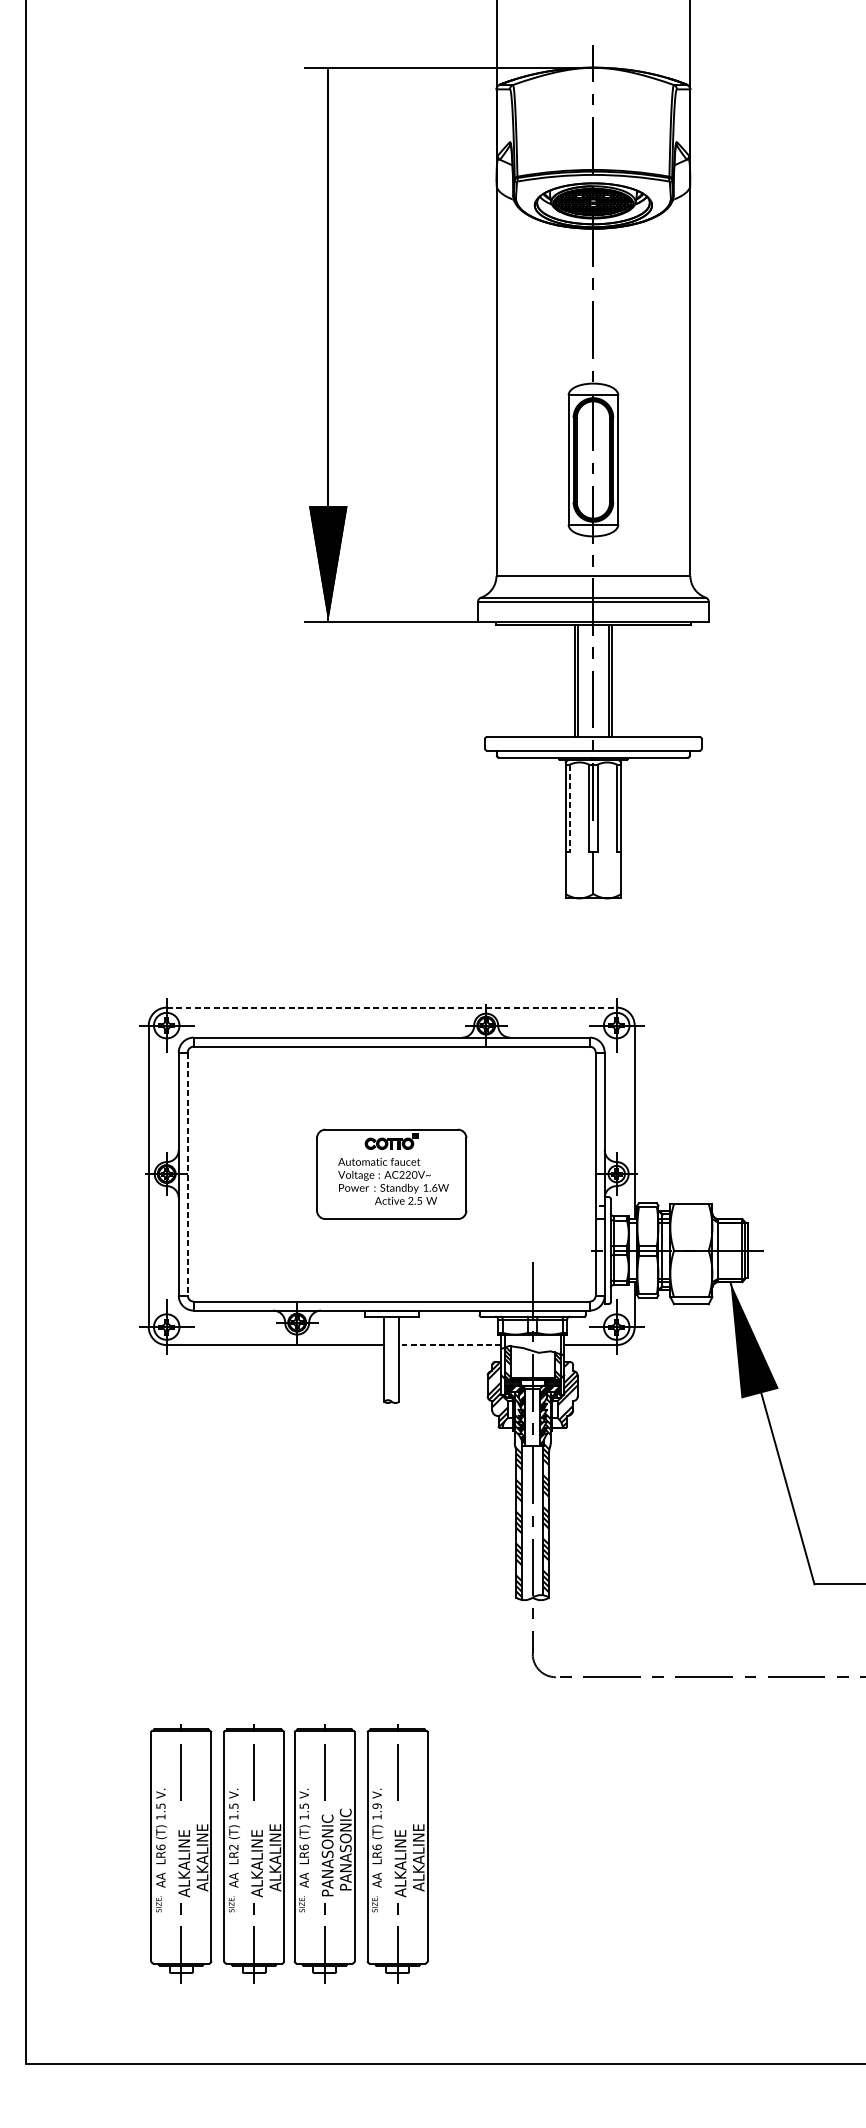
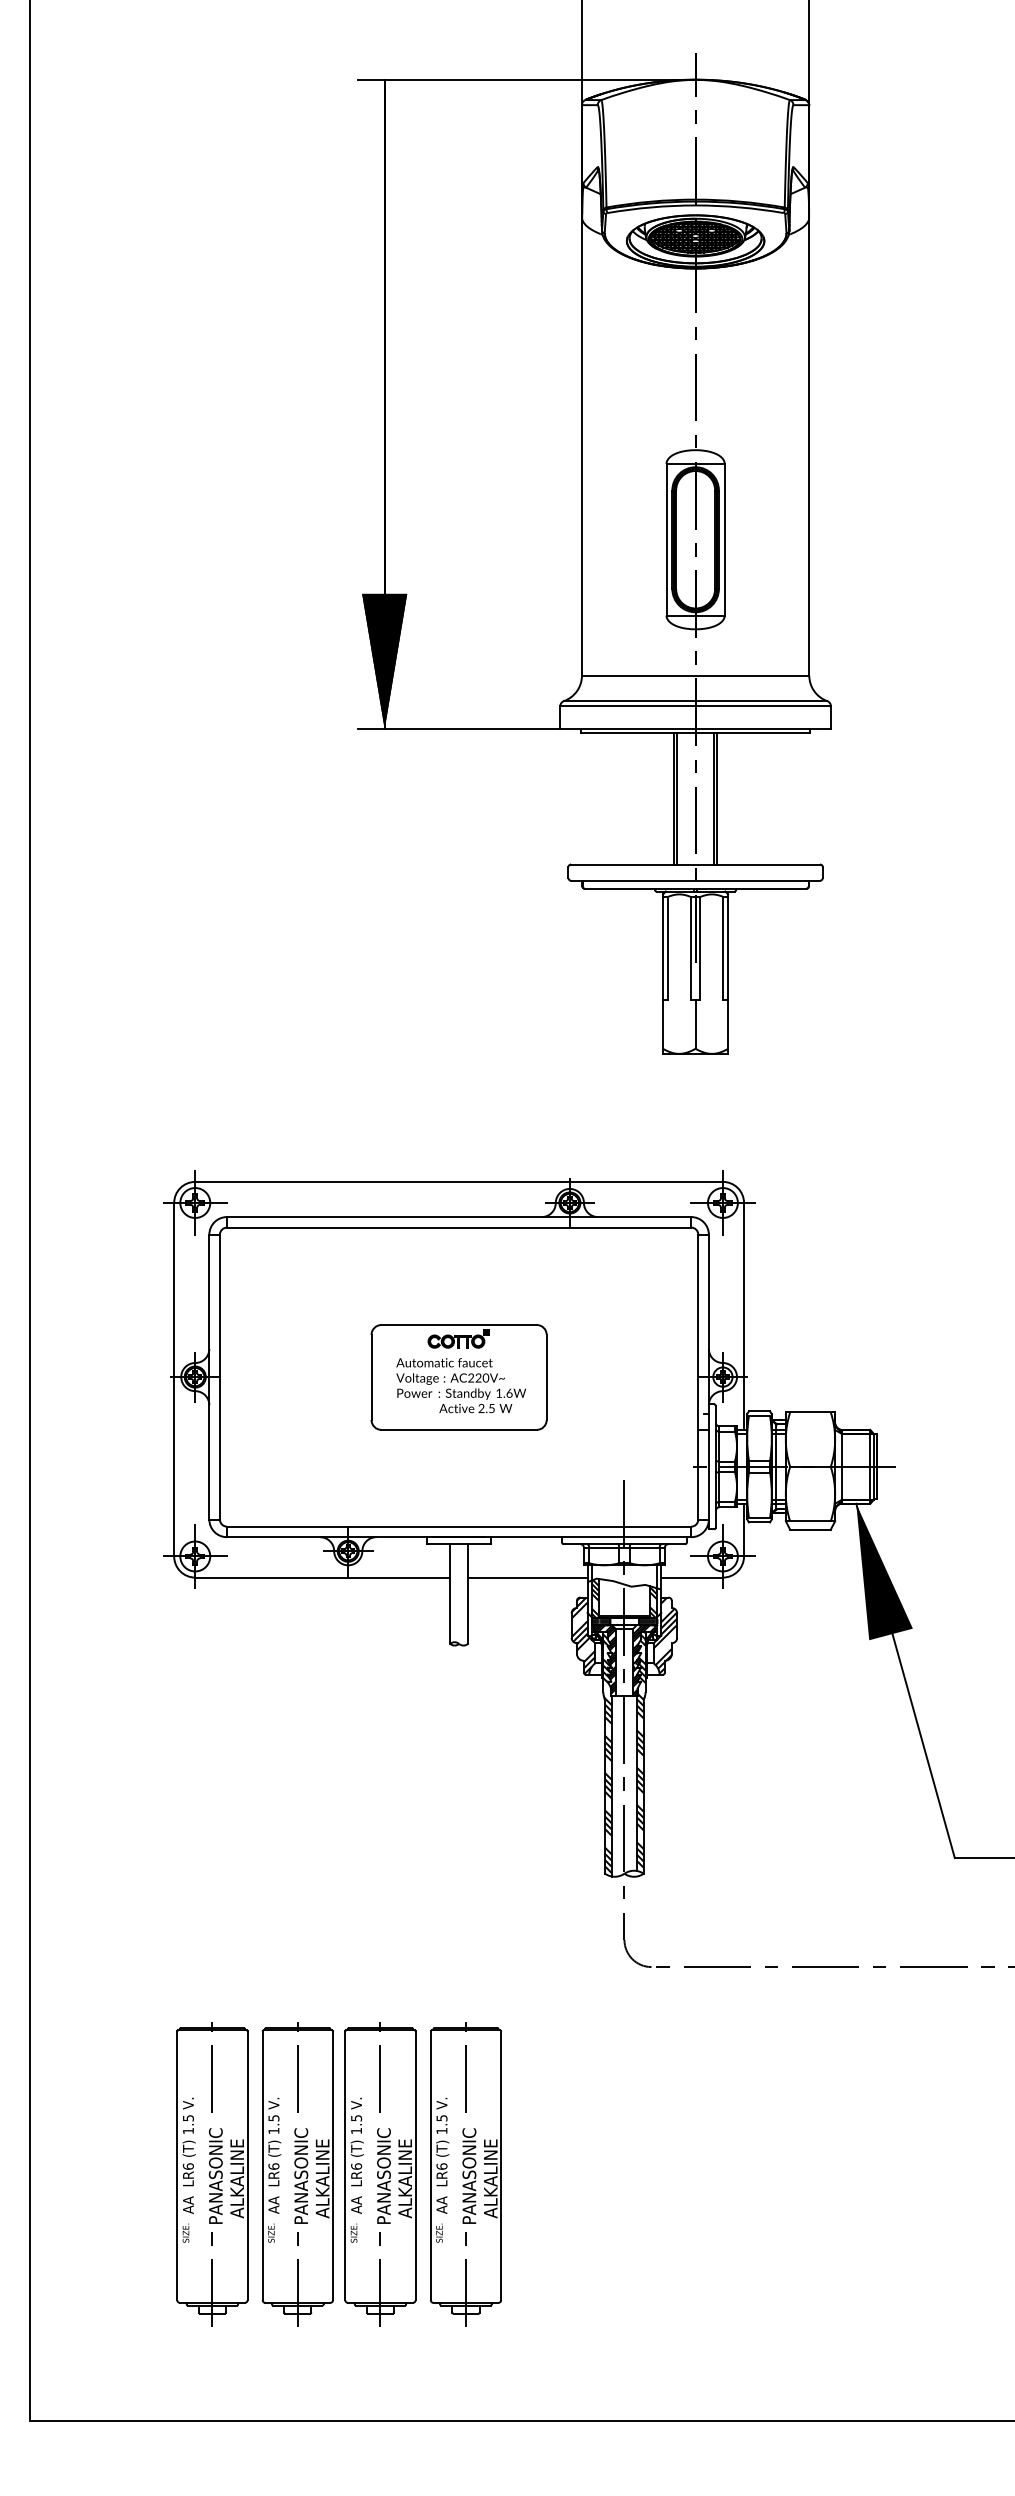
line: (569, 808) -> (667, 948), dashed -> solid
line: (392, 1007) -> (459, 1181), dashed -> solid
line: (187, 1174) -> (219, 1377), dashed -> solid
line: (450, 1344) -> (527, 1577), dashed -> solid
text: (376, 1806) -> (441, 2118), 1.9 -> 1.5
text: (233, 1847) -> (273, 2166), LR2 -> LR6
text: (346, 1849) -> (405, 2169), PANASONIC -> ALKALINE
text: (183, 1855) -> (215, 2176), ALKALINE -> PANASONIC
text: (257, 1855) -> (301, 2176), ALKALINE -> PANASONIC
text: (400, 1855) -> (469, 2176), ALKALINE -> PANASONIC

